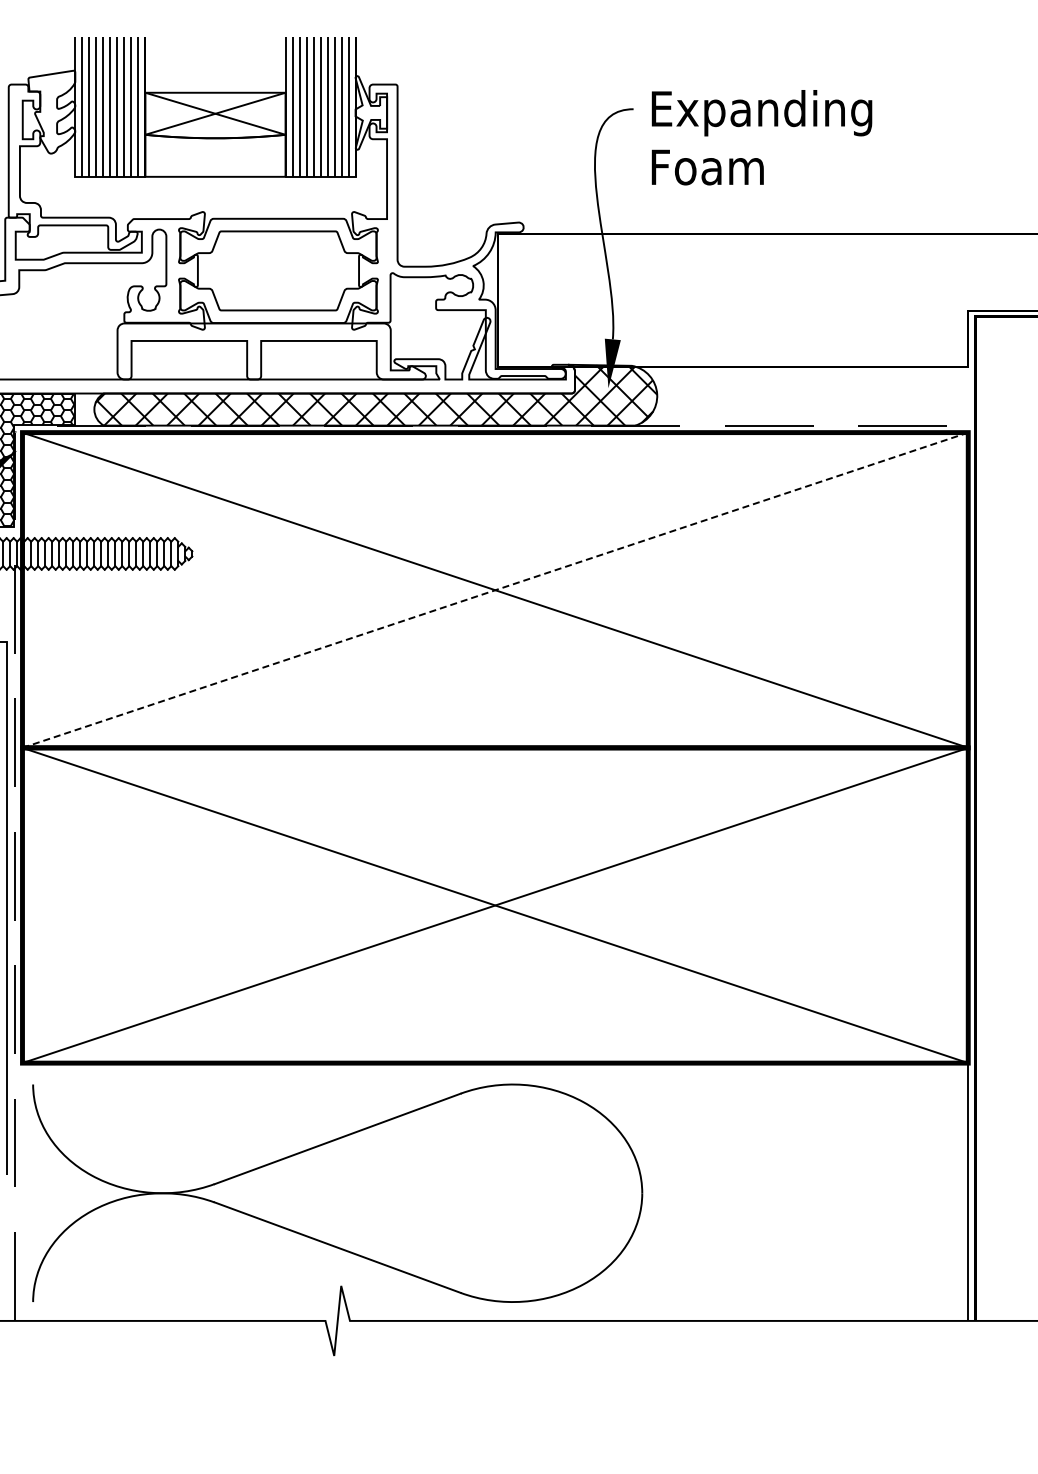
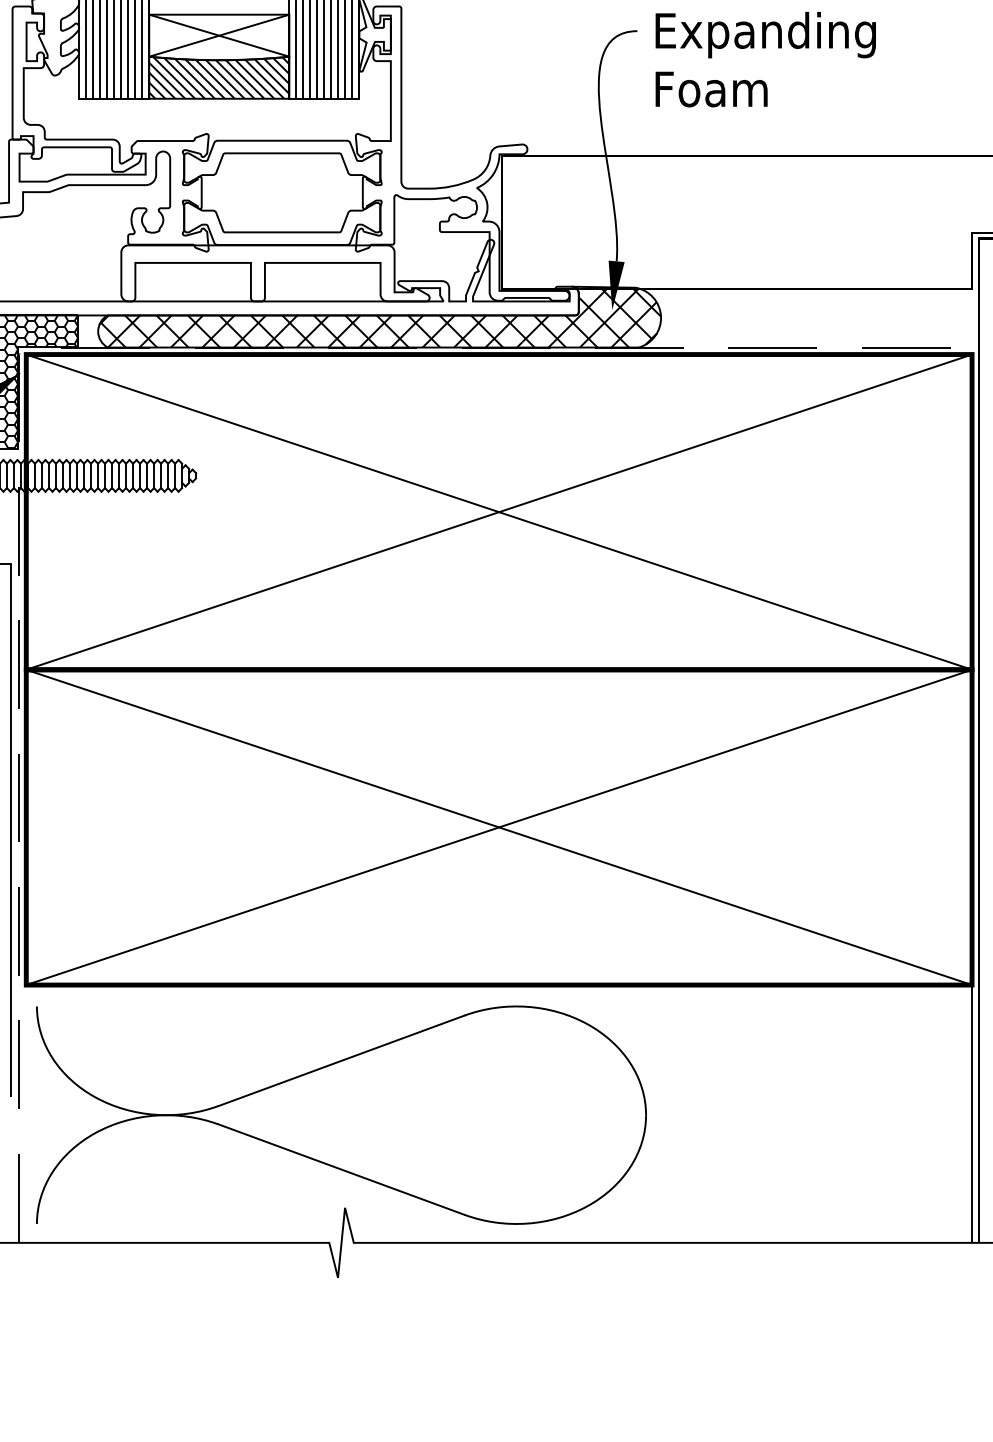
hatch: (215, 155) -> (219, 77), added
line: (495, 590) -> (499, 512), dashed -> solid

